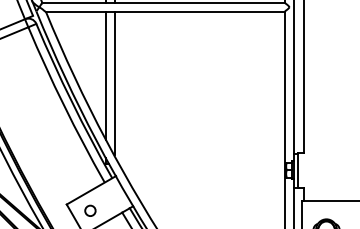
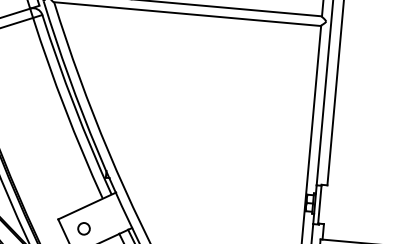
line: (105, 75) -> (114, 79), removed
line: (114, 83) -> (123, 89), removed

